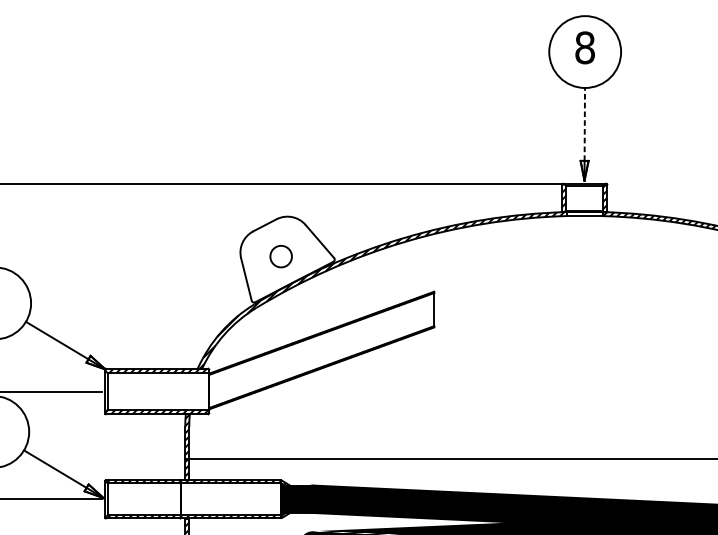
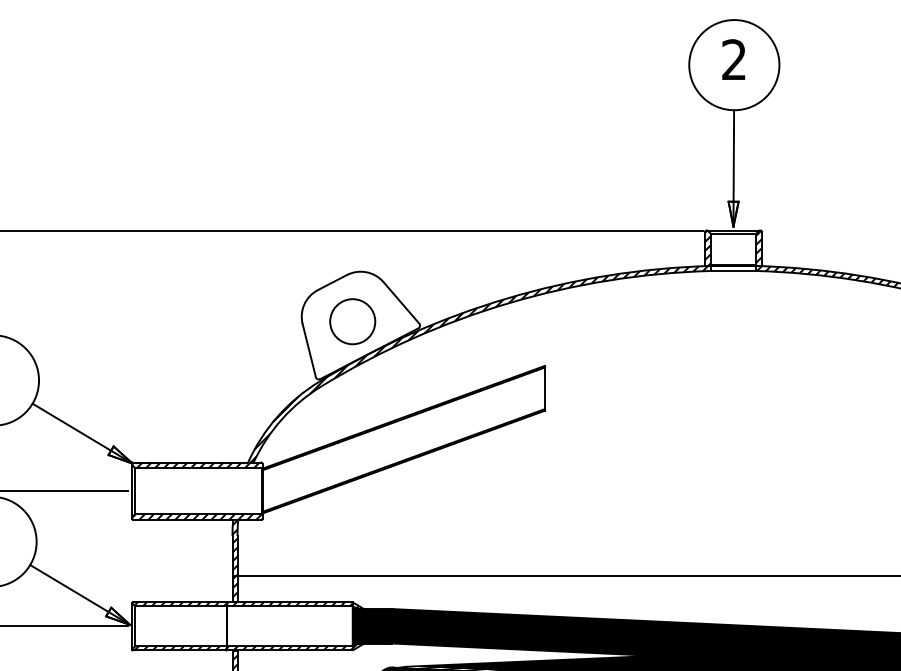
text: (585, 47) -> (734, 59), 8 -> 2
line: (584, 124) -> (733, 155), dashed -> solid
circle: (280, 256) -> (352, 321), size x1.67

